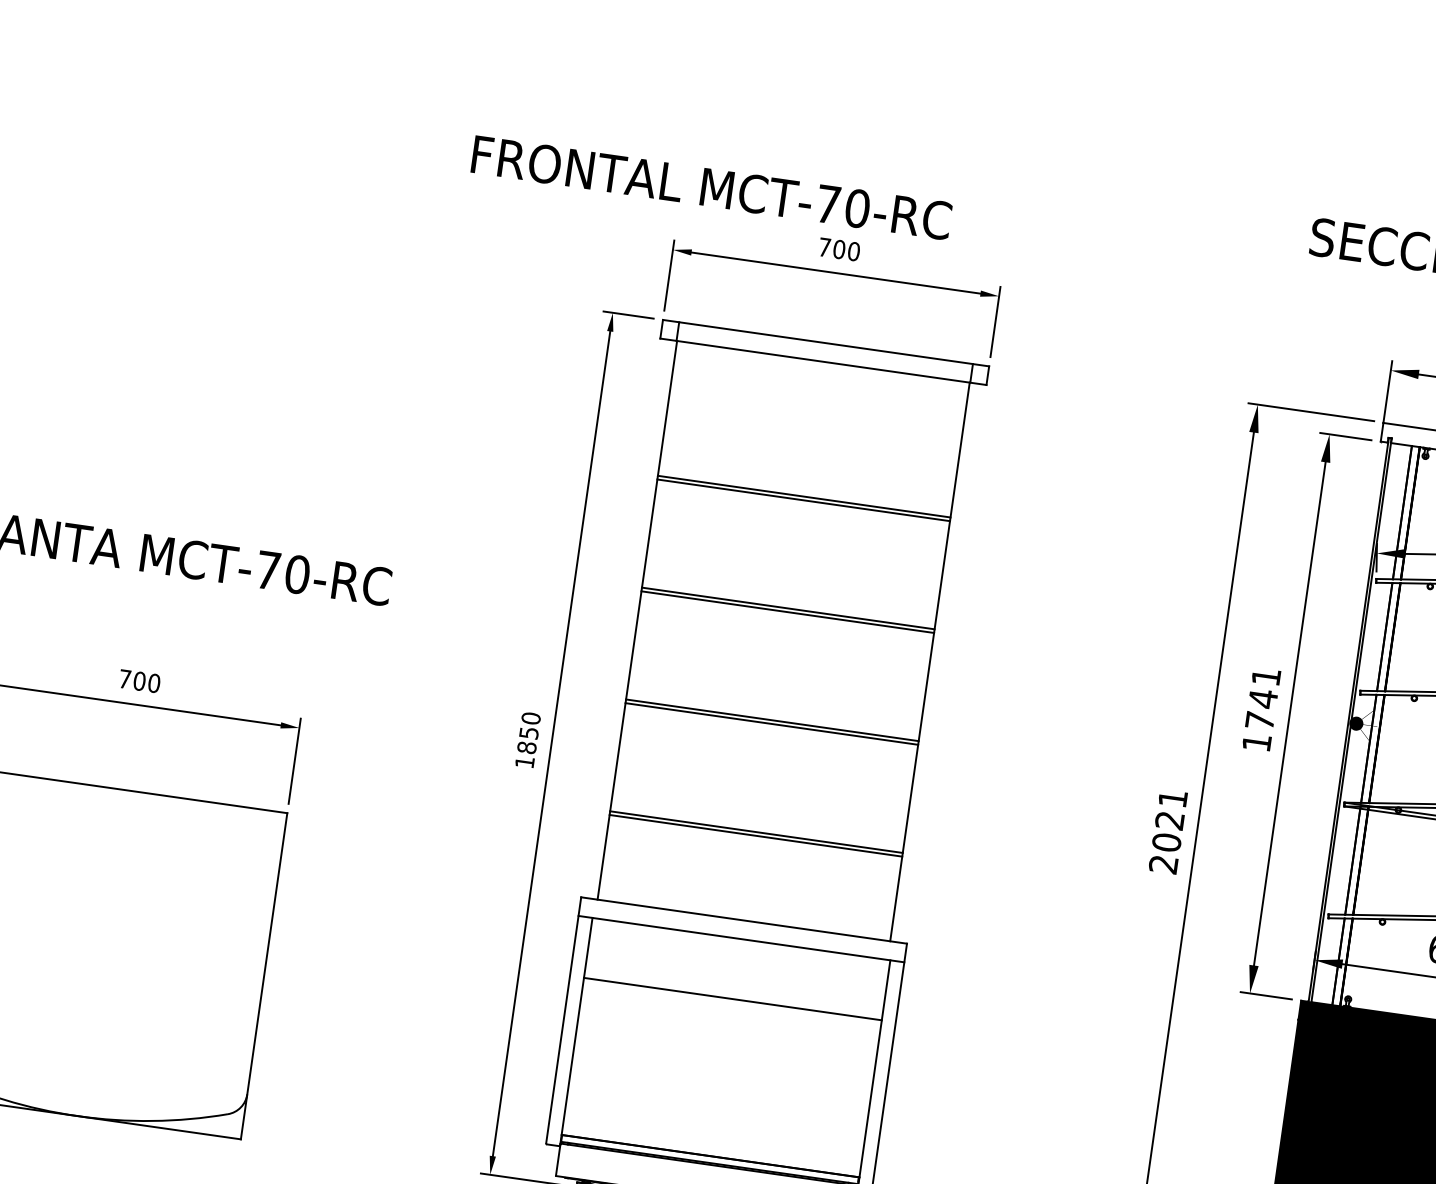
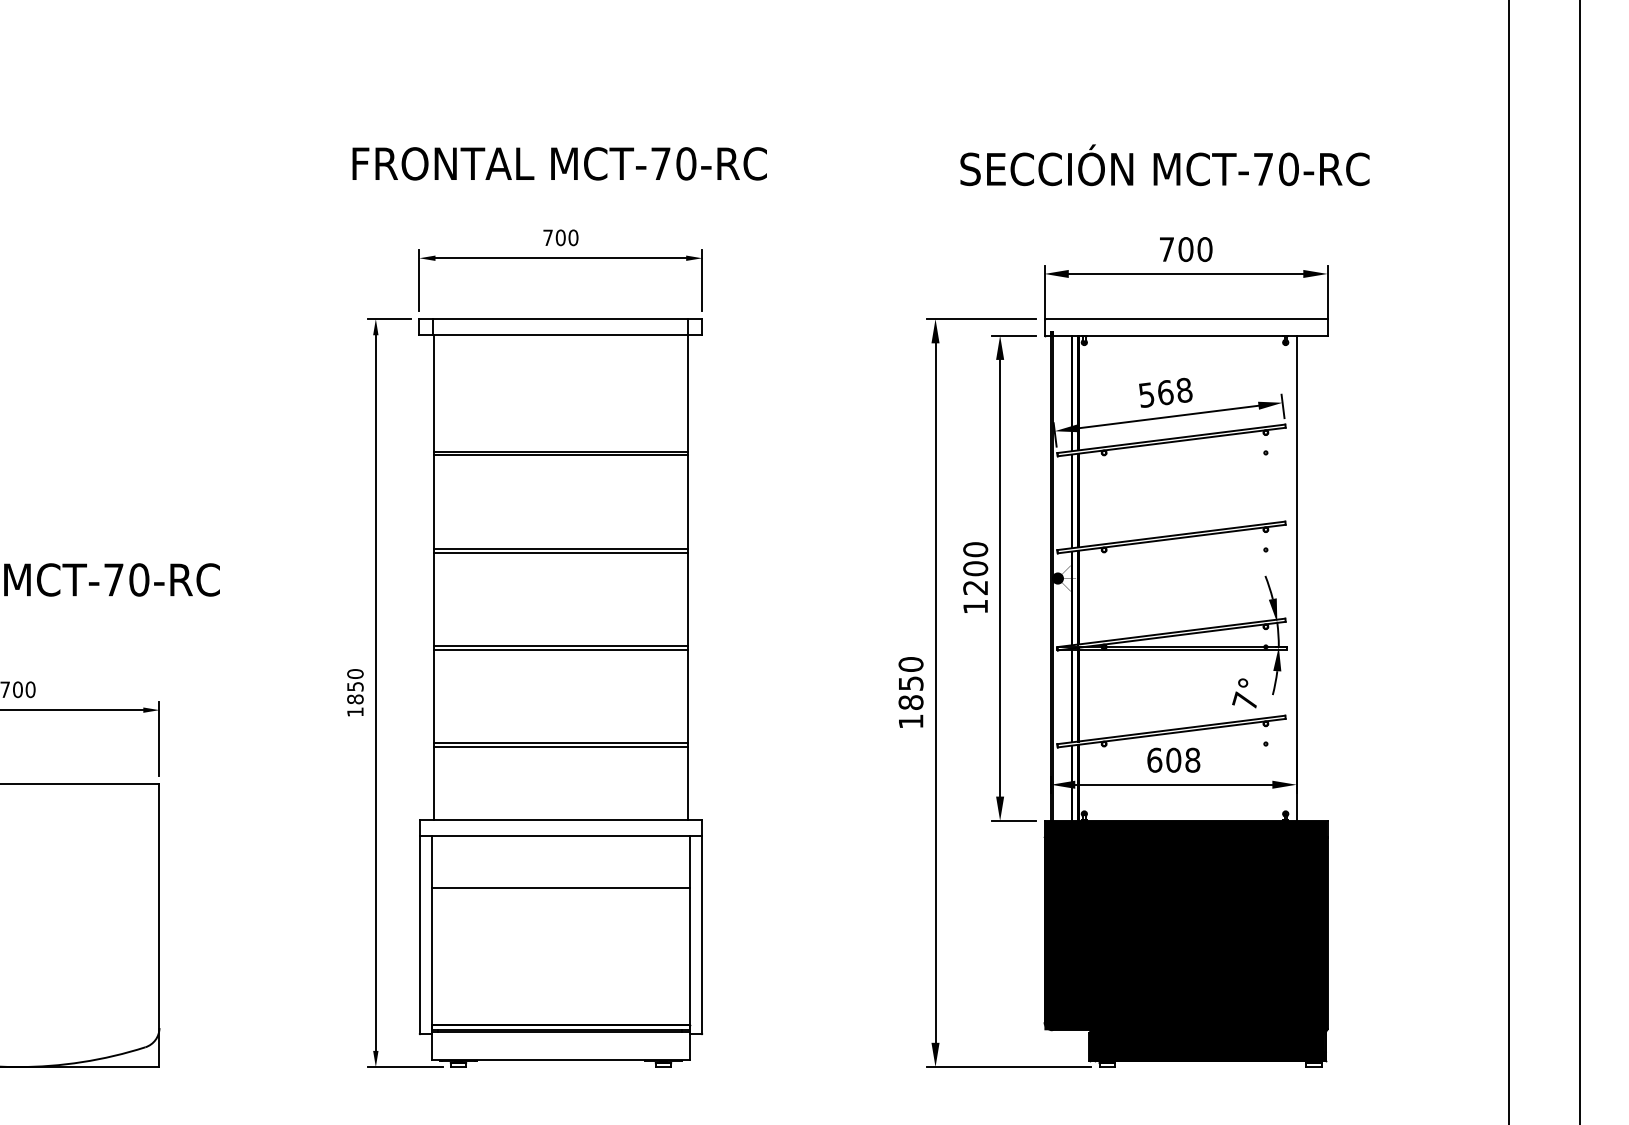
text: (711, 187) -> (559, 163), moved
text: (1263, 698) -> (975, 568), 1741 -> 1200
text: (1167, 830) -> (910, 692), 2021 -> 1850

